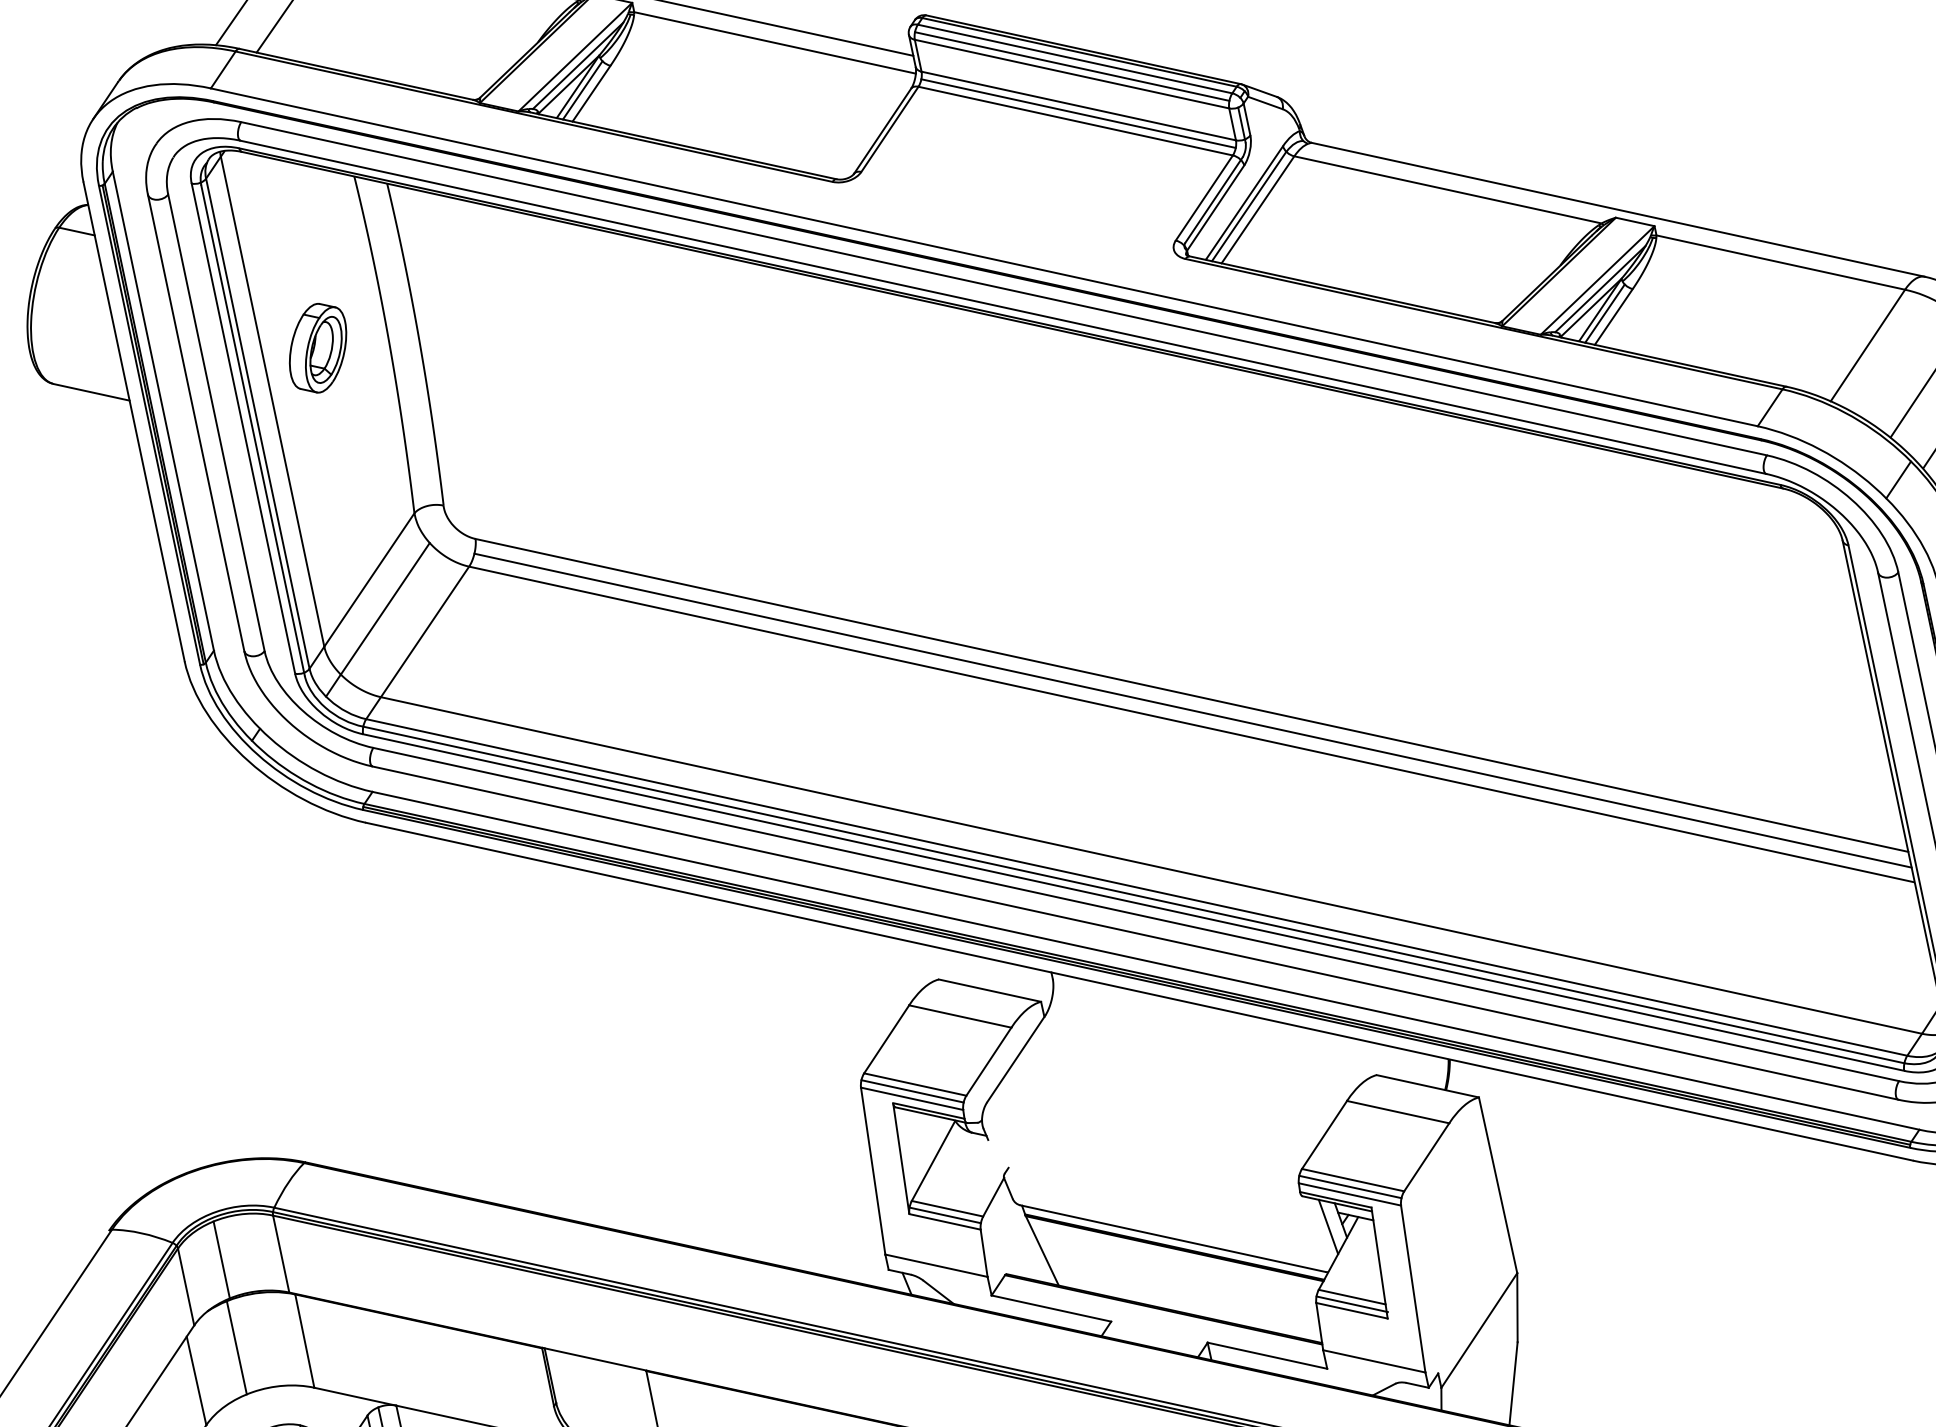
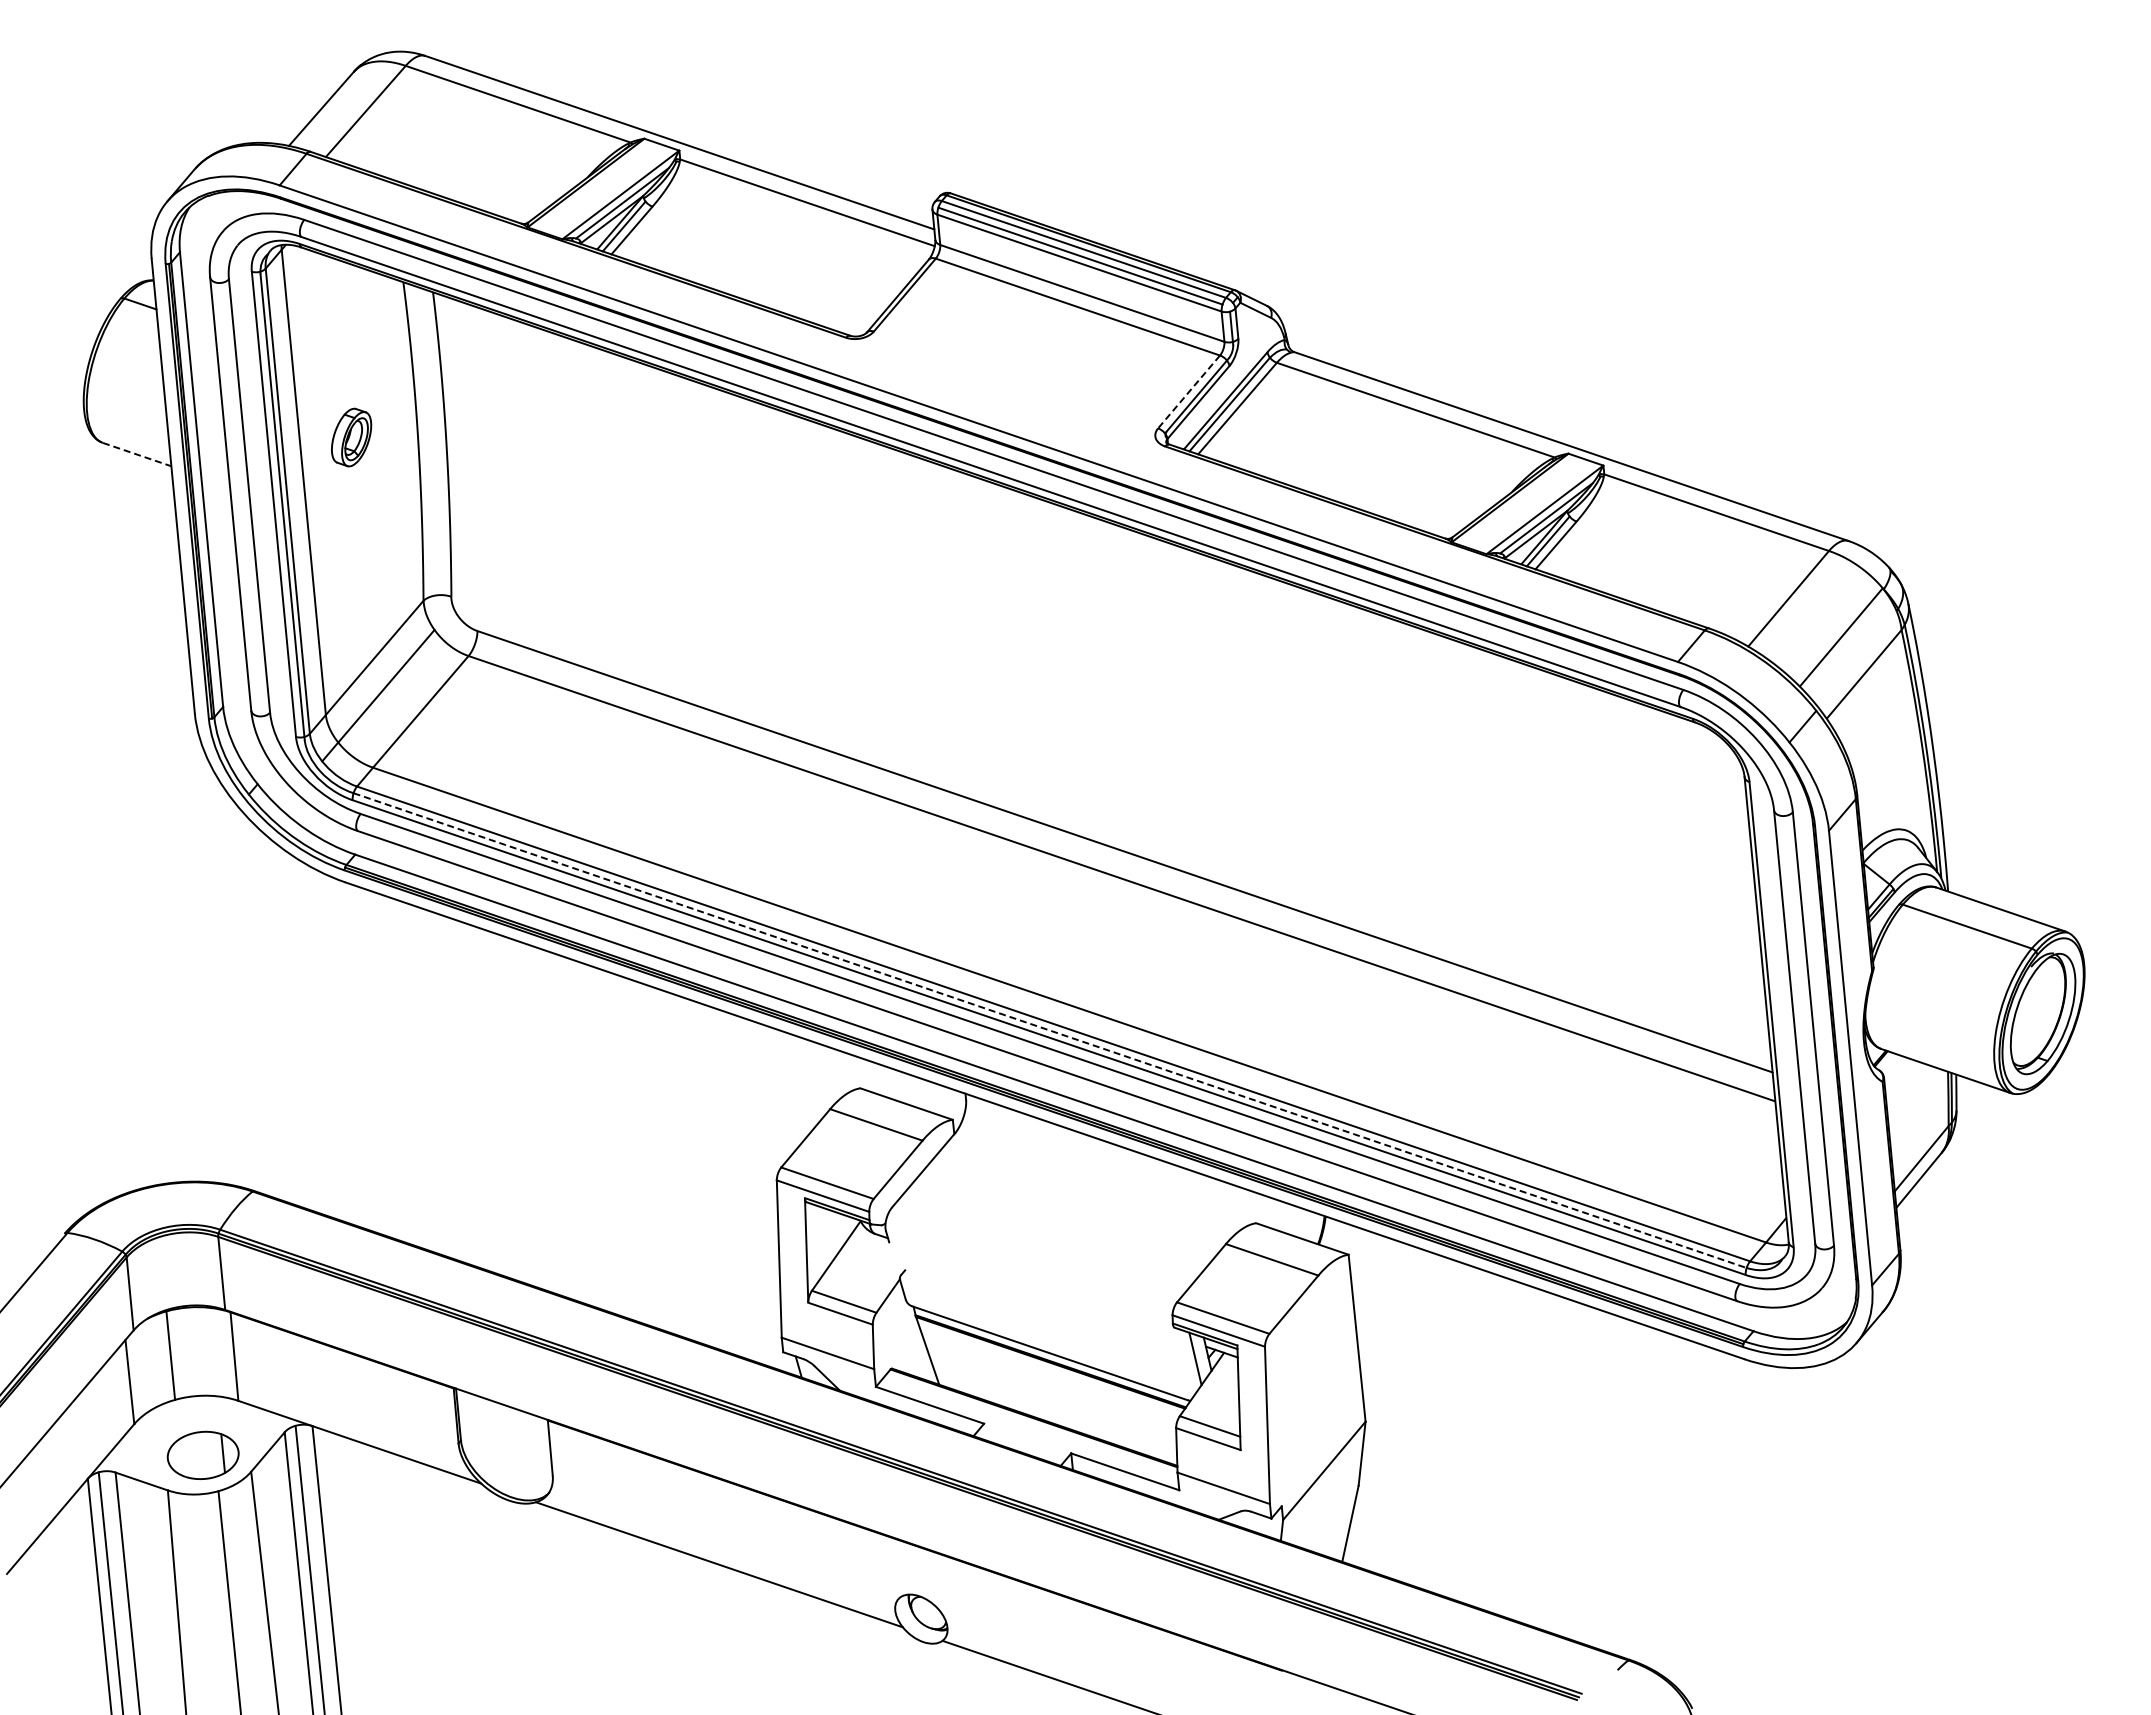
line: (1078, 113) -> (1081, 300), removed
line: (1204, 197) -> (1189, 391), solid -> dashed
part: (317, 348) -> (351, 437), size x0.7
line: (92, 392) -> (137, 454), solid -> dashed
line: (1193, 710) -> (1124, 865), removed
line: (1134, 894) -> (1050, 1030), solid -> dashed
line: (912, 1091) -> (824, 1189), removed
line: (1349, 1186) -> (1219, 1323), removed
line: (945, 1215) -> (841, 1307), removed
line: (221, 1259) -> (165, 1272), removed
line: (1352, 1304) -> (1209, 1433), removed

